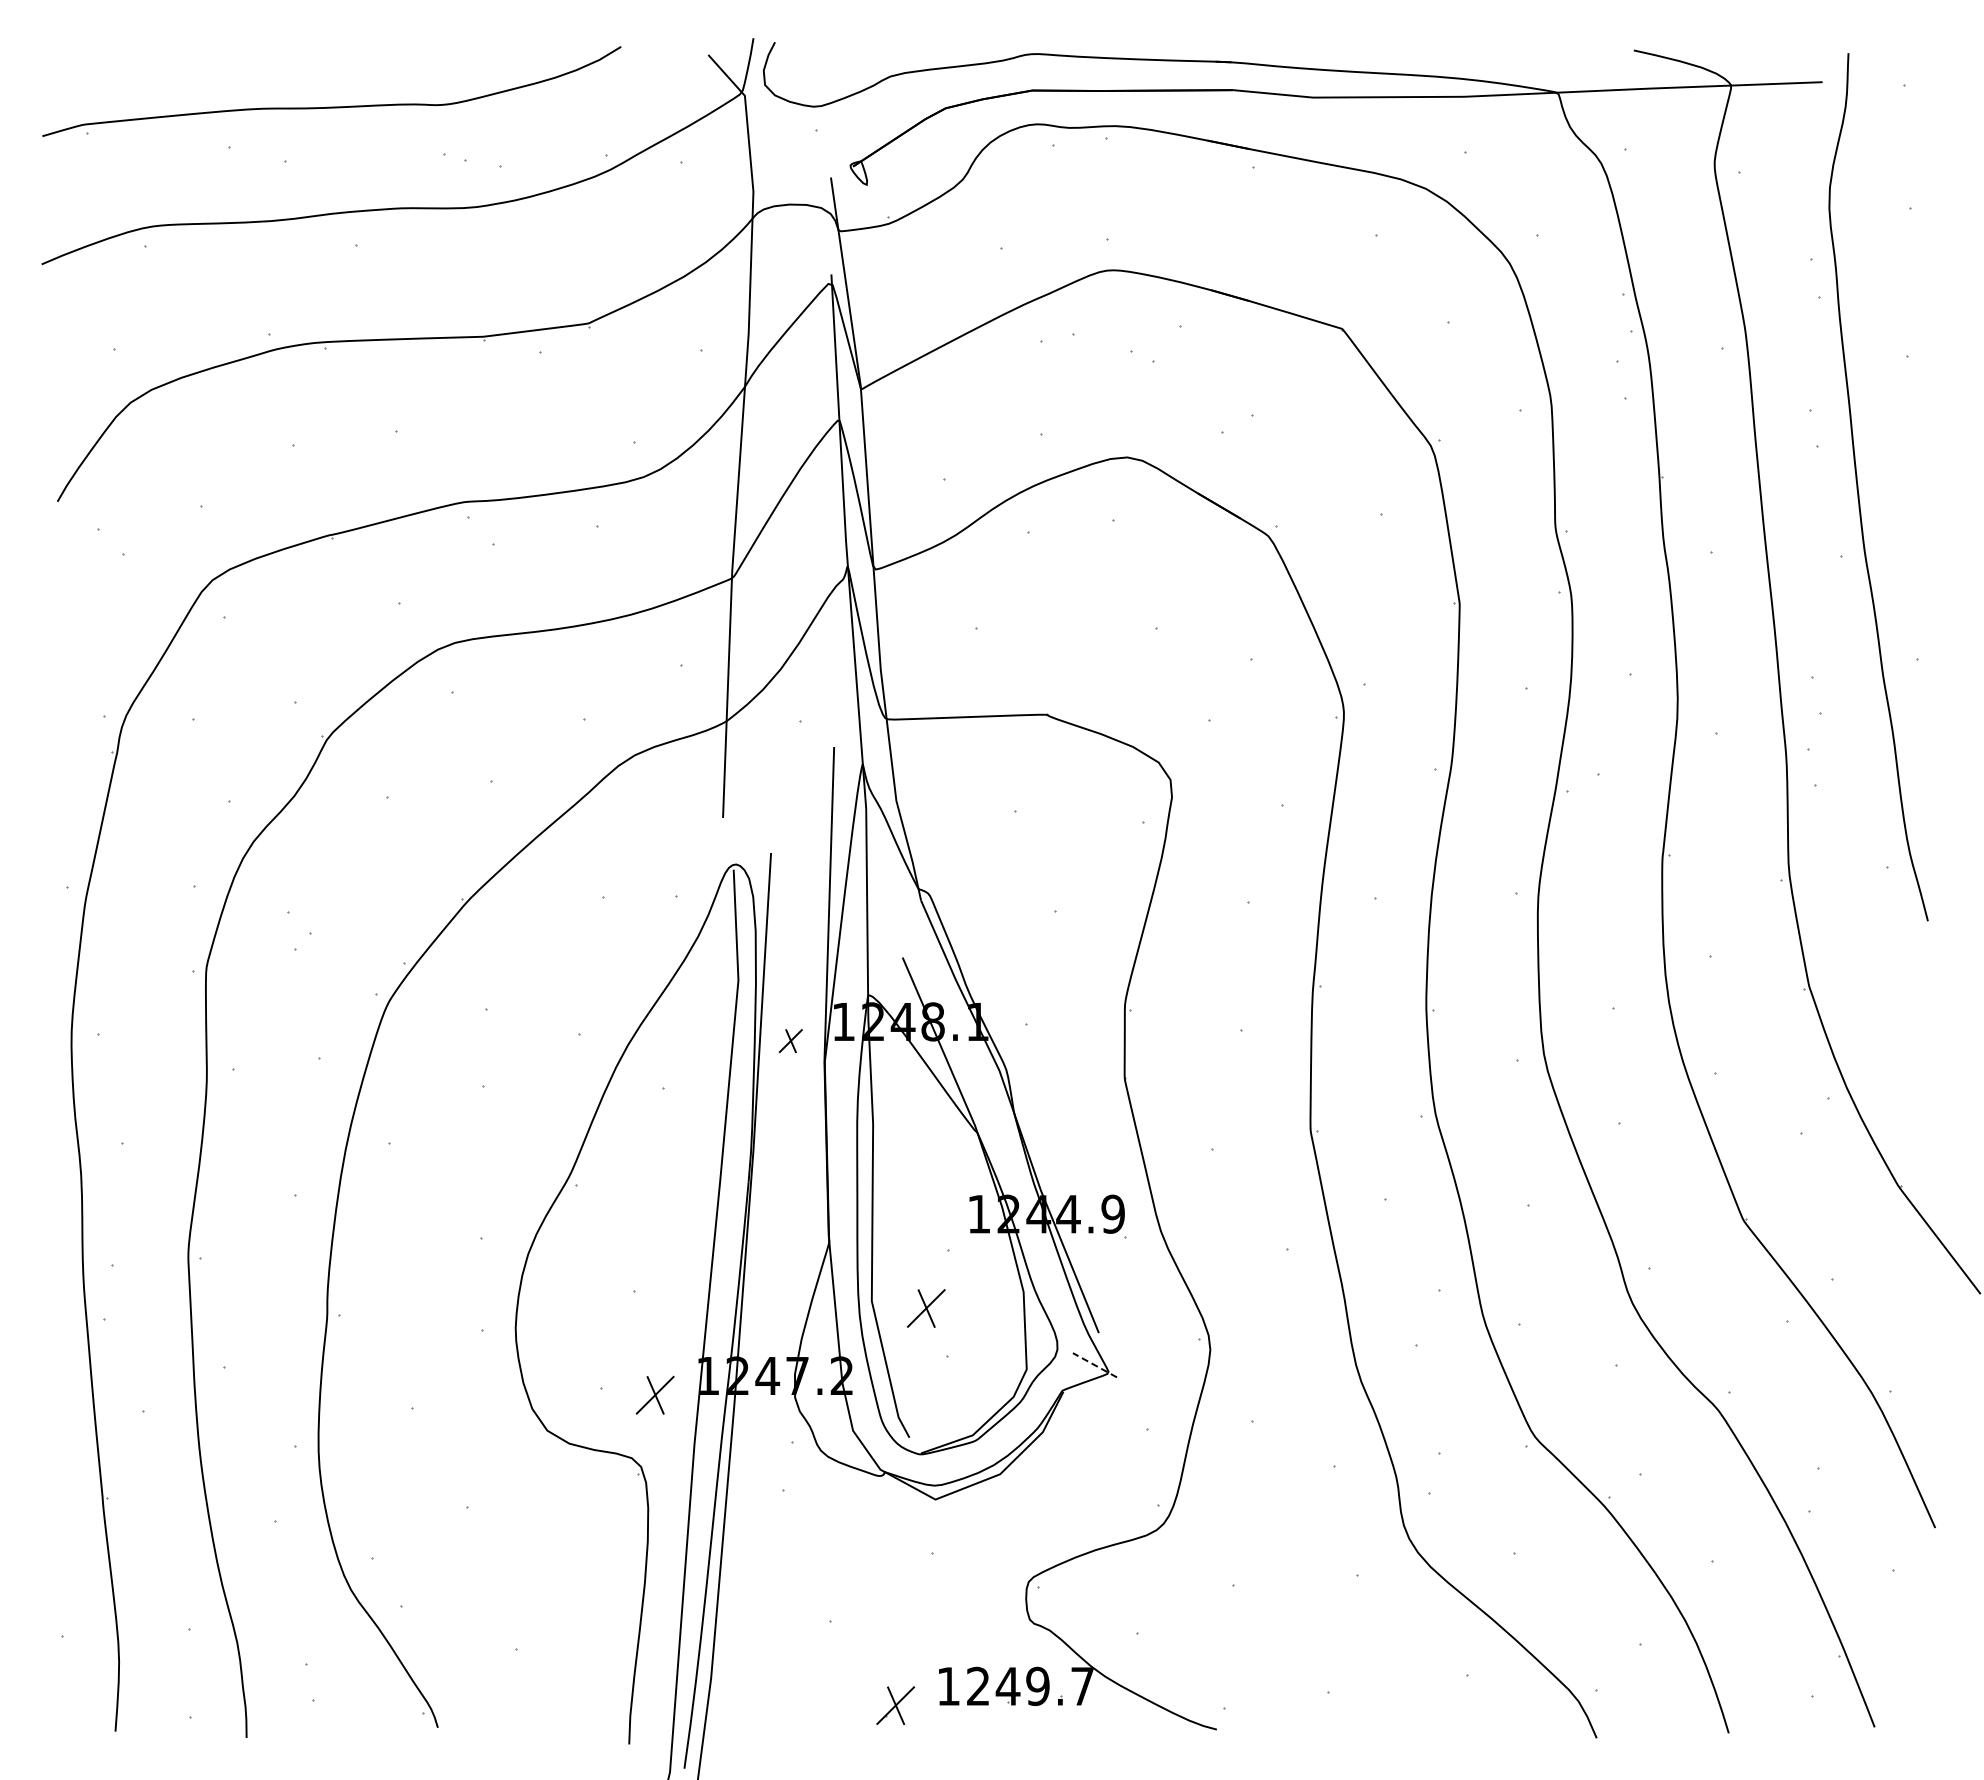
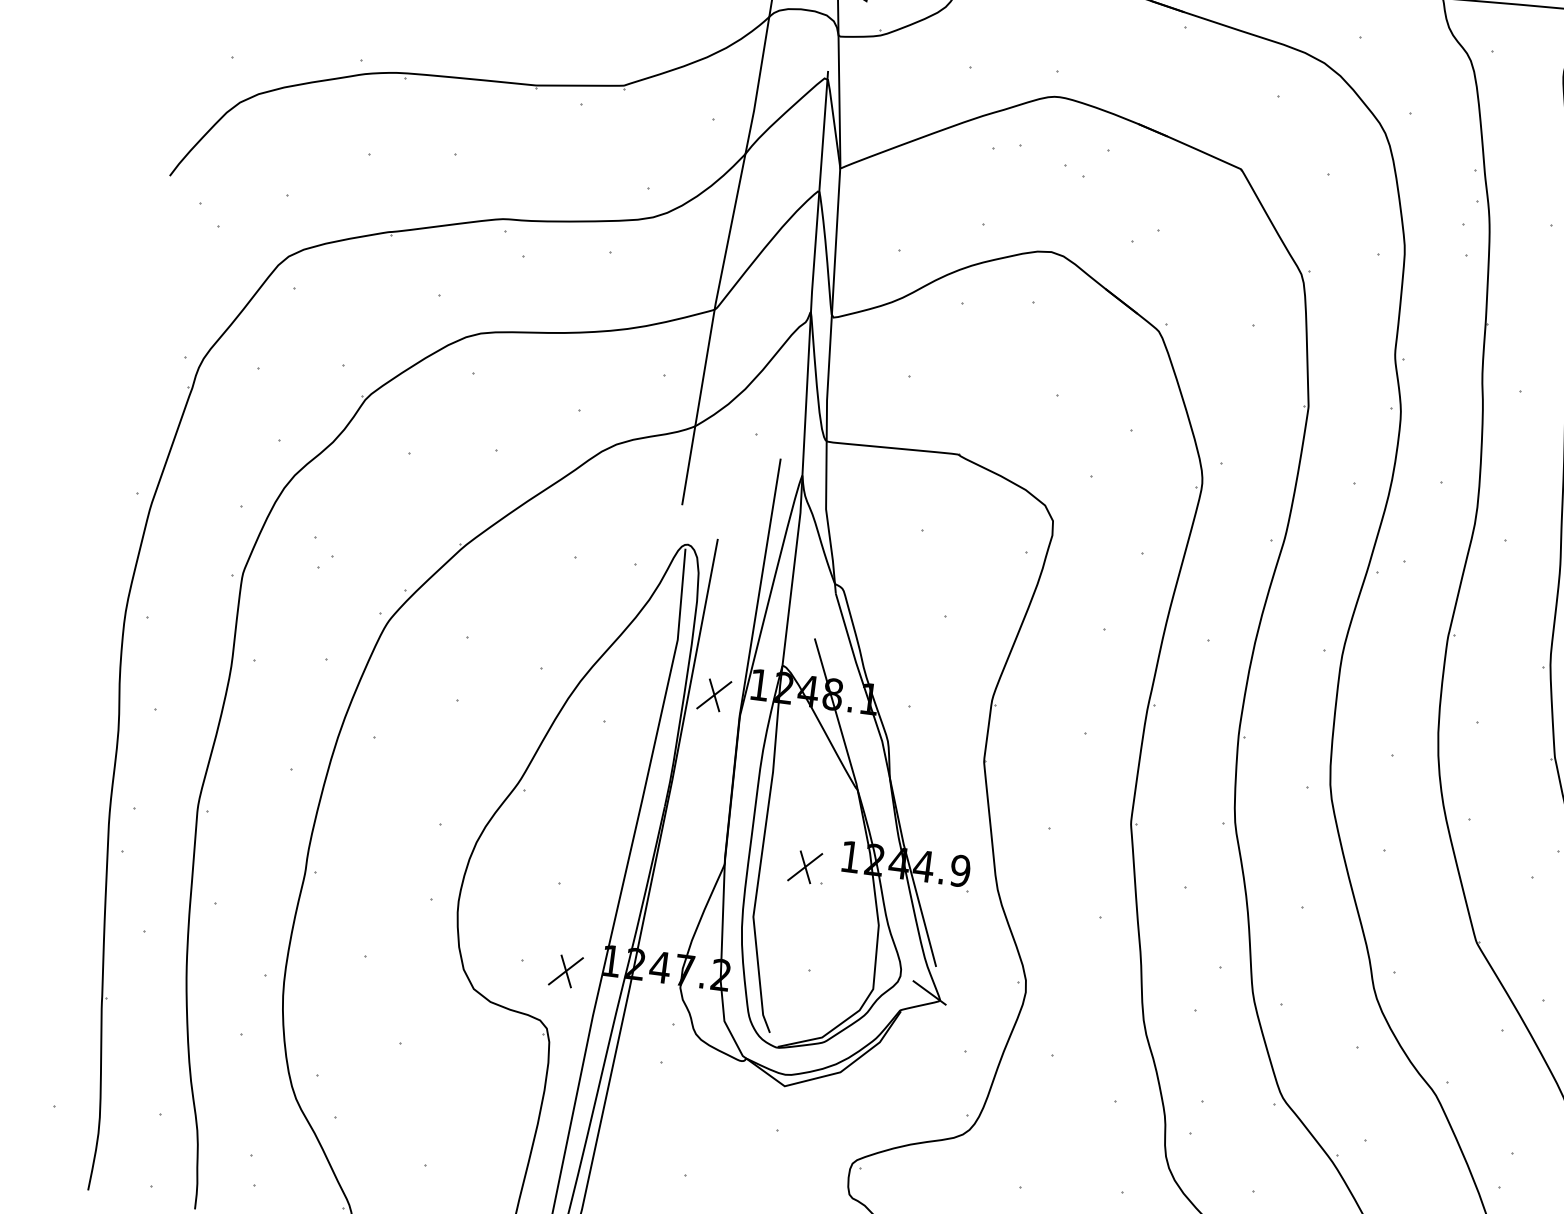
part: (790, 1040) -> (714, 694), size x1.67
part: (925, 1308) -> (804, 867), moved
line: (1094, 1365) -> (929, 993), dashed -> solid

